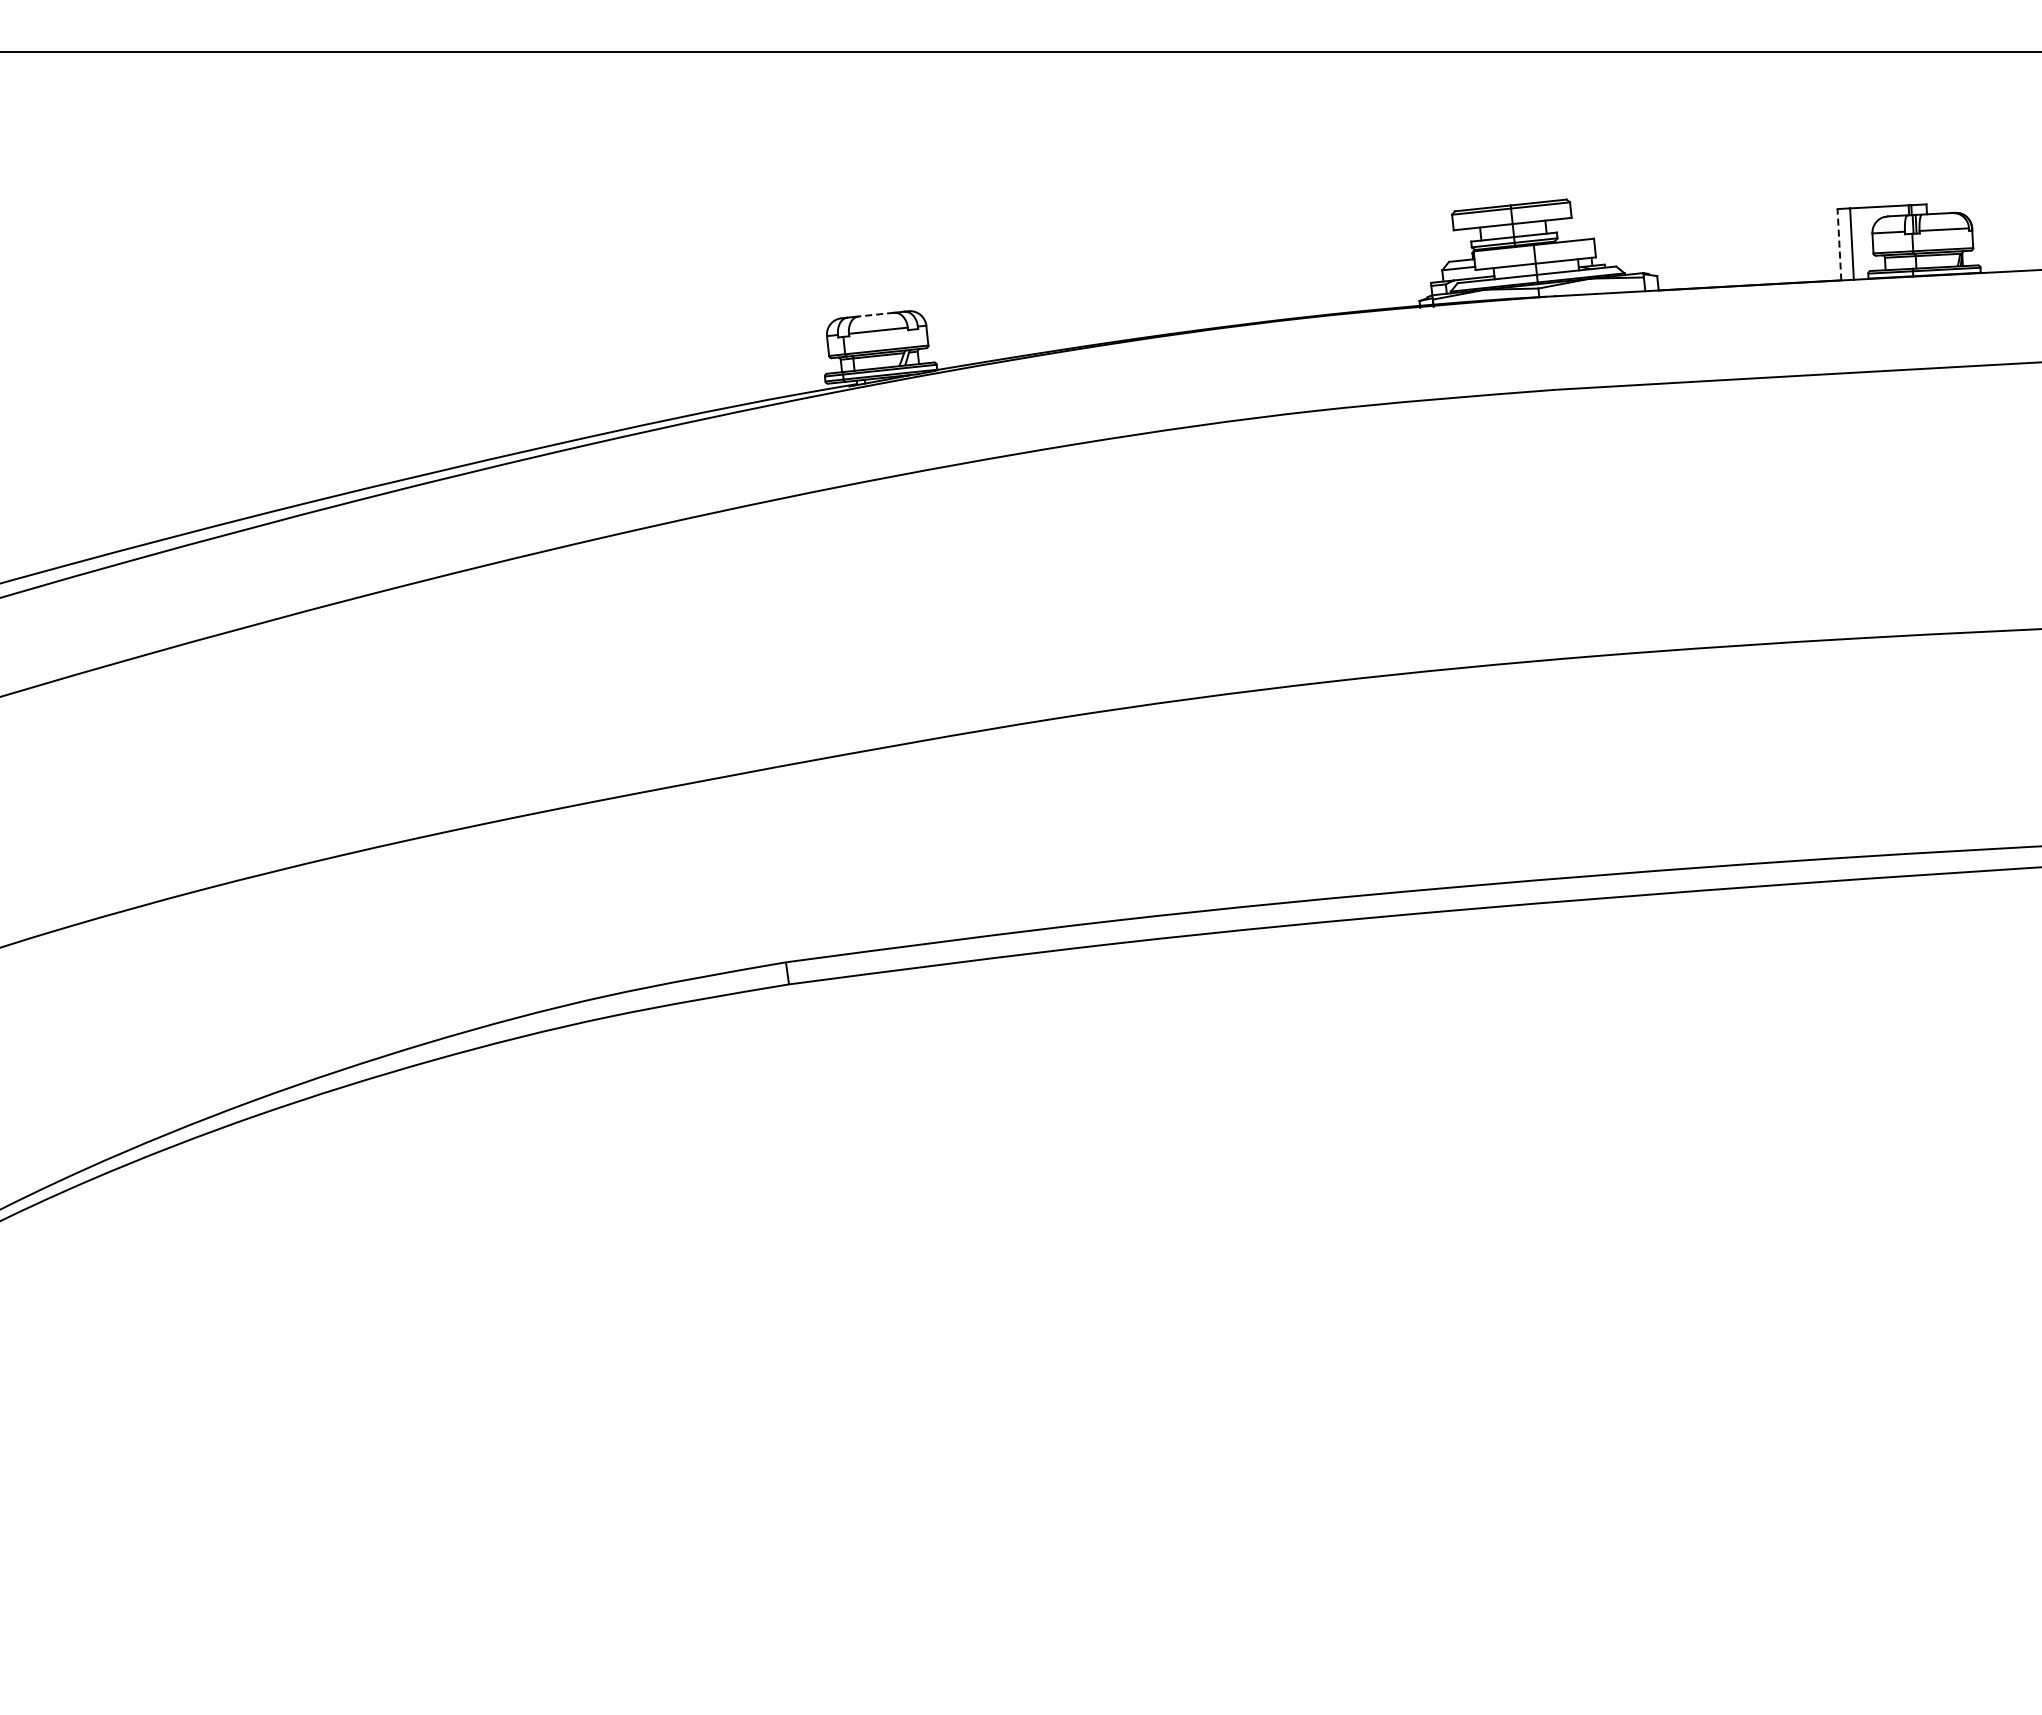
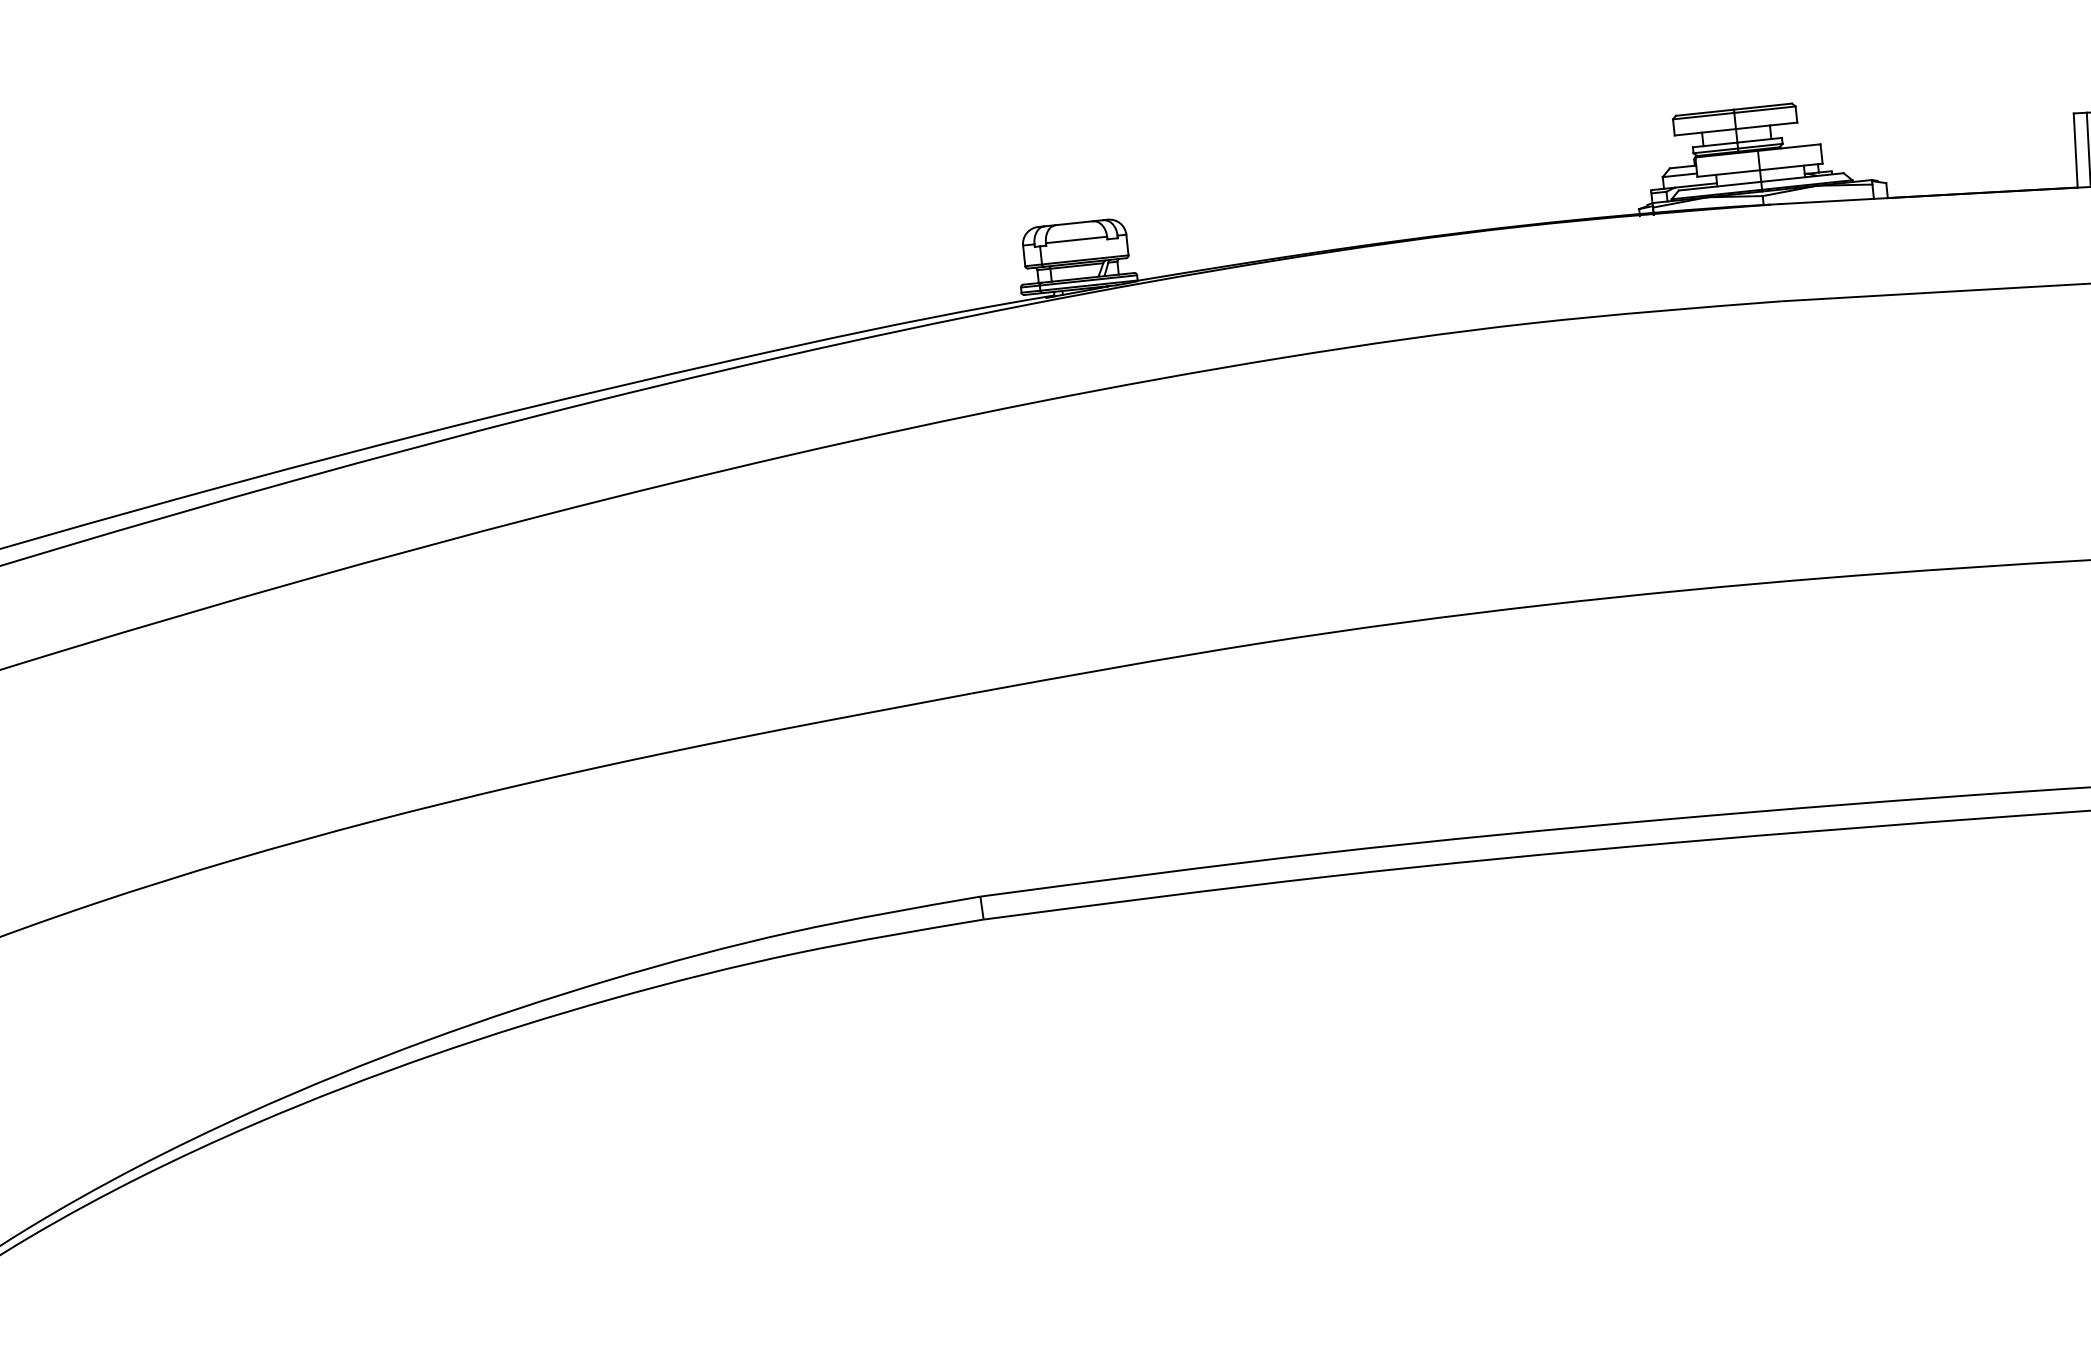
line: (1839, 244) -> (2075, 150), dashed -> solid
line: (876, 314) -> (1074, 223), dashed -> solid

